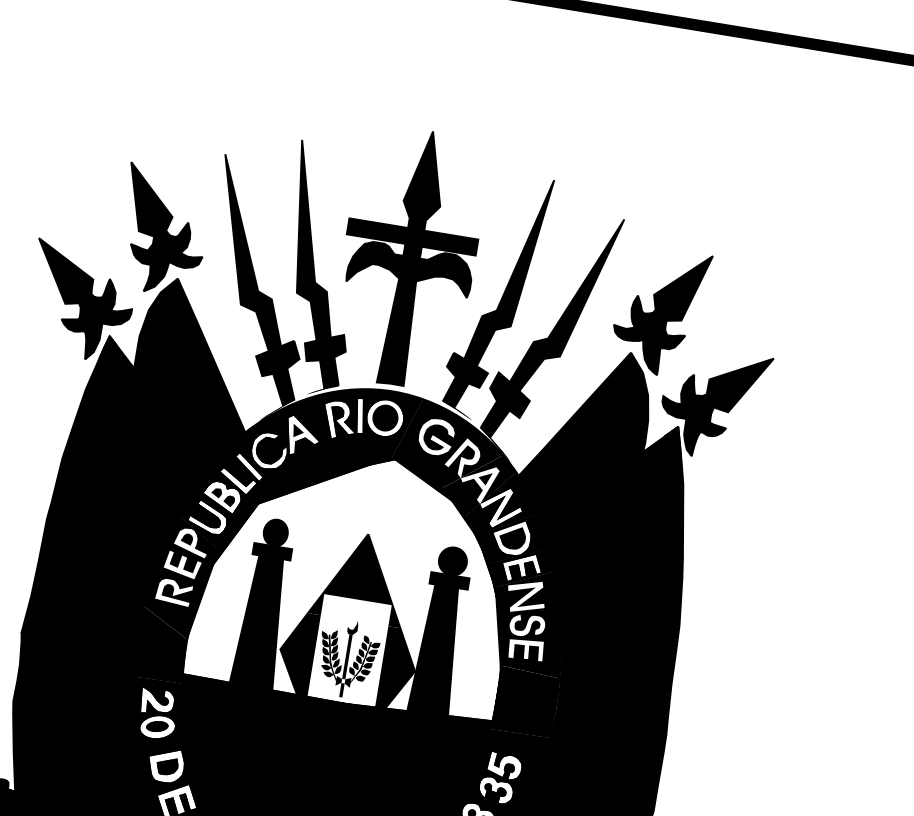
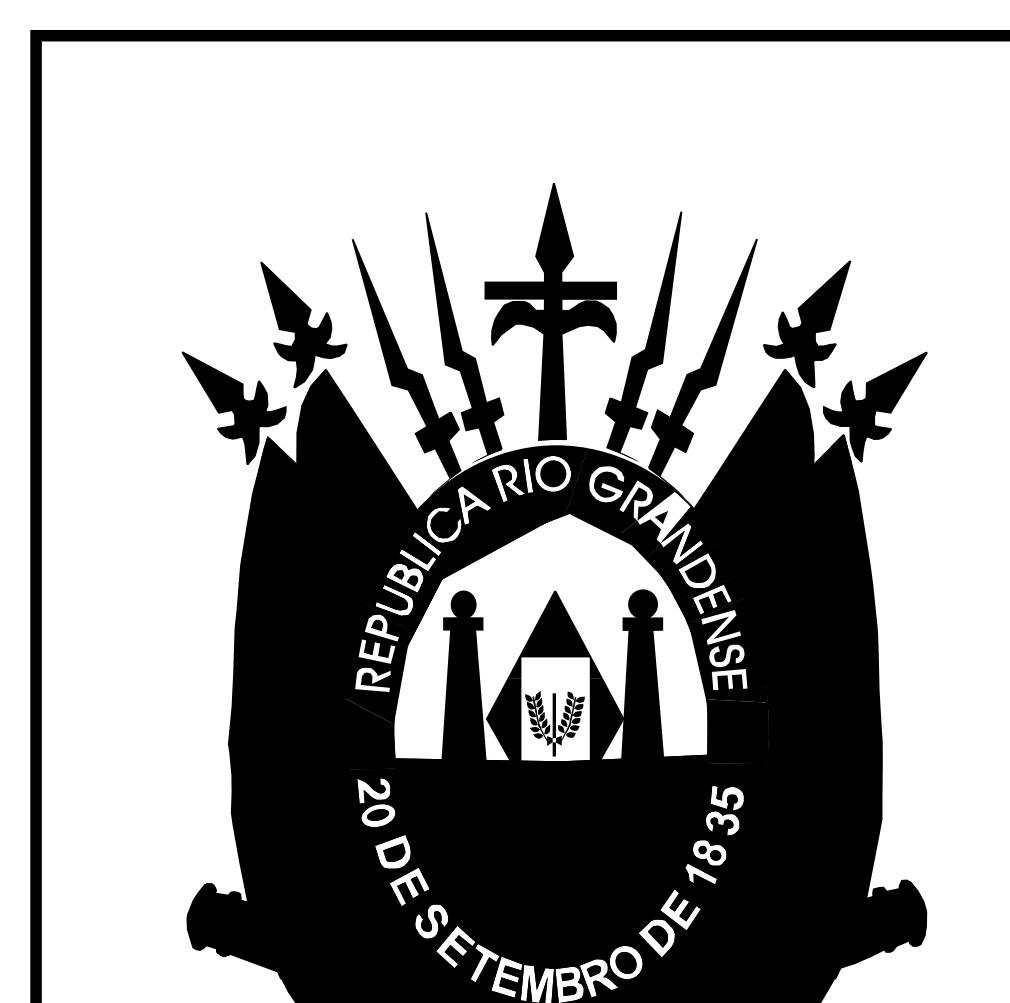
fill: (488, 478) -> (664, 516), removed
fill: (353, 627) -> (555, 685), removed

